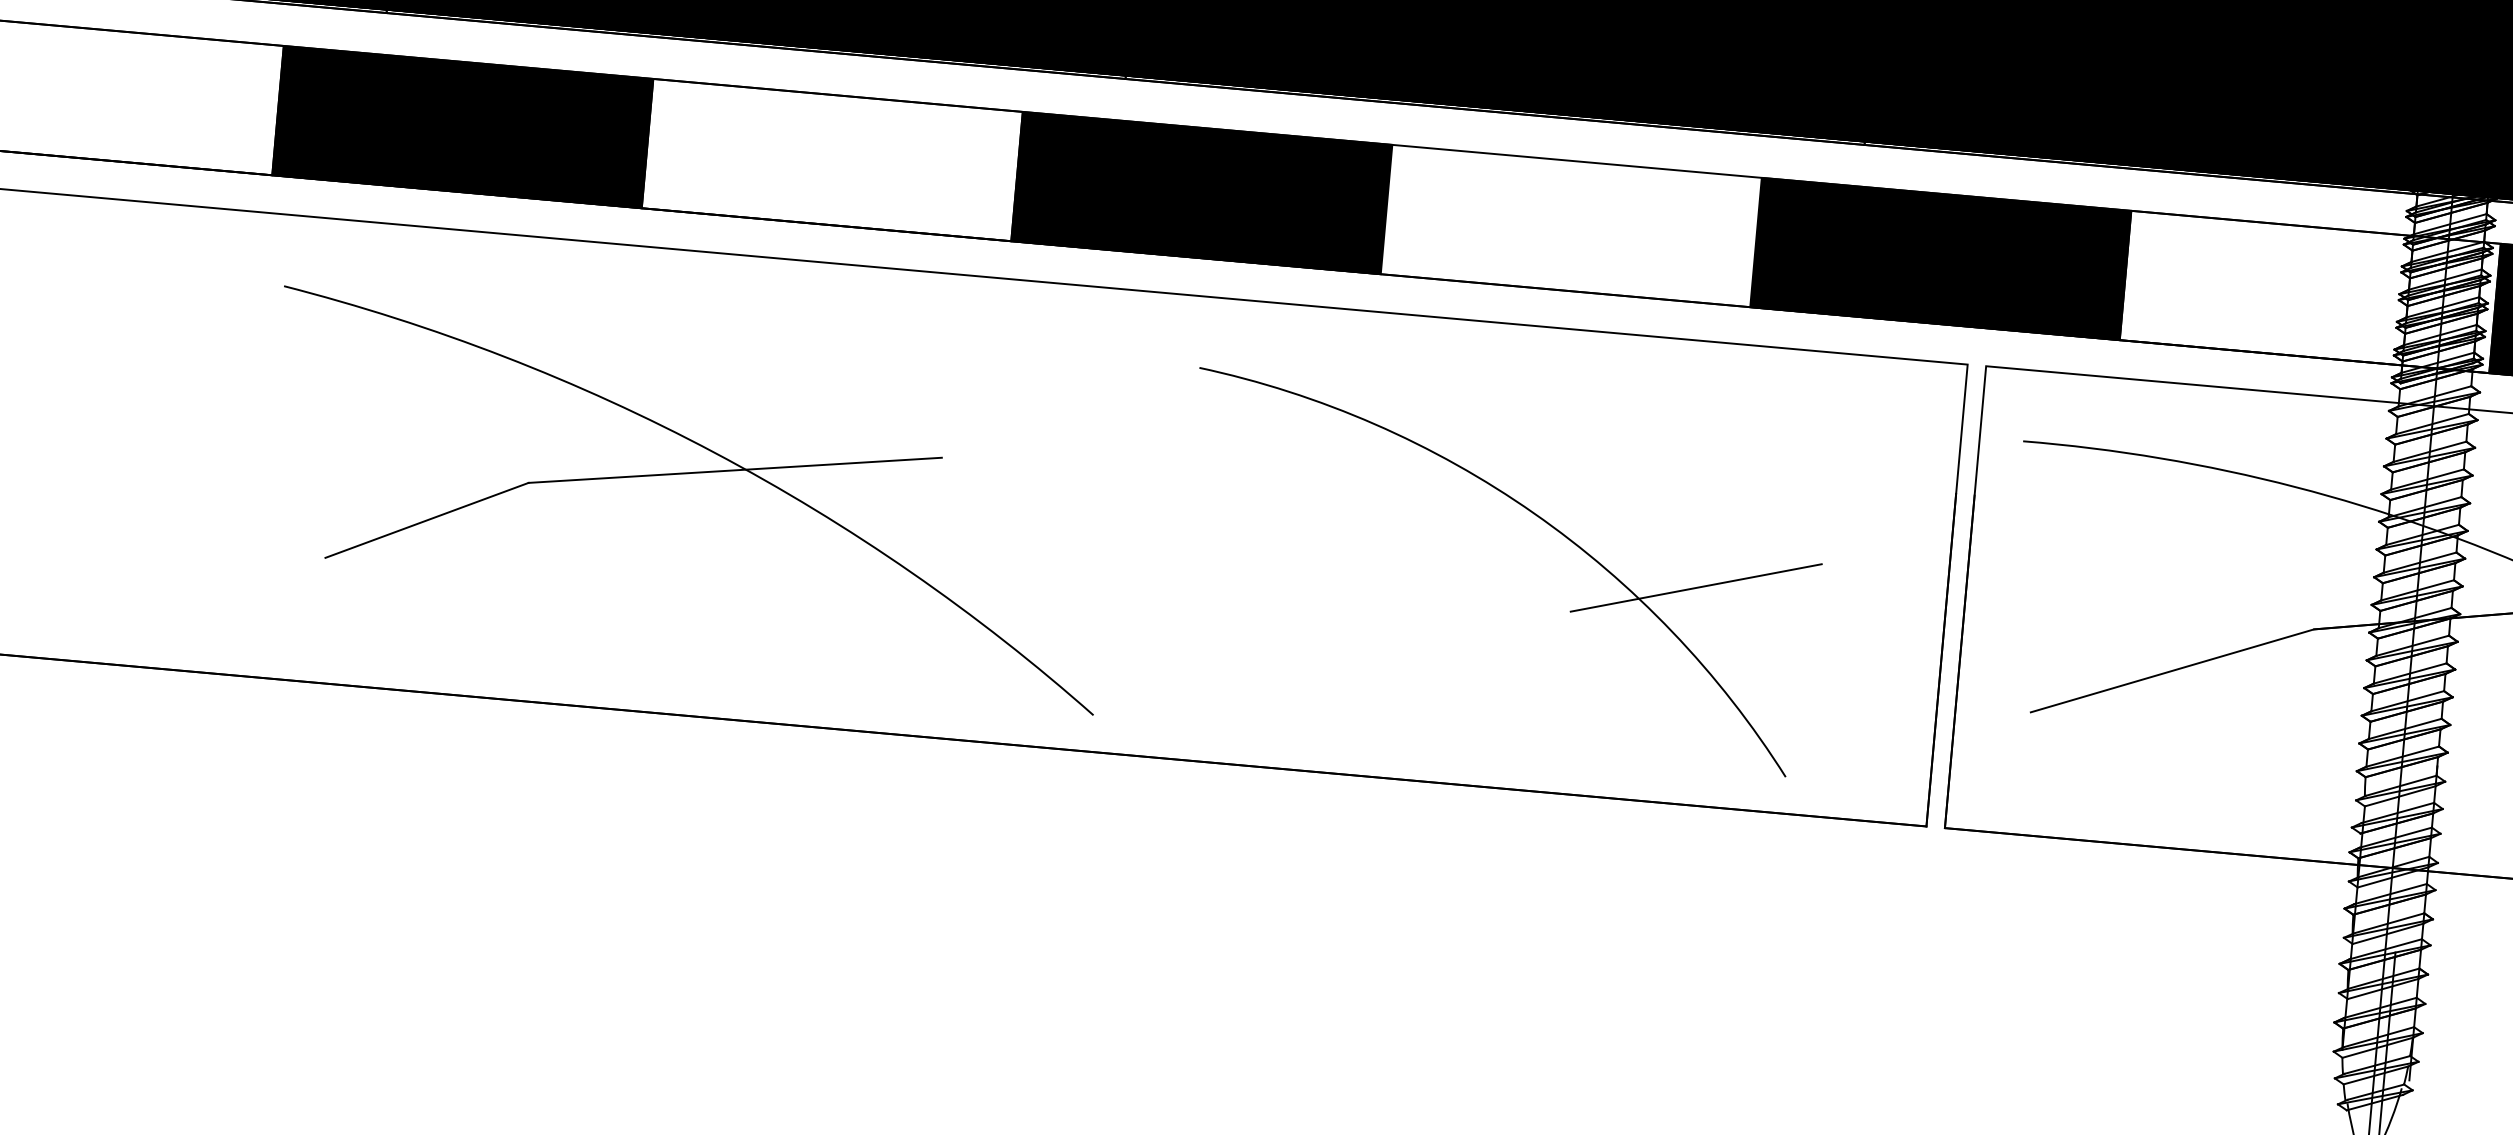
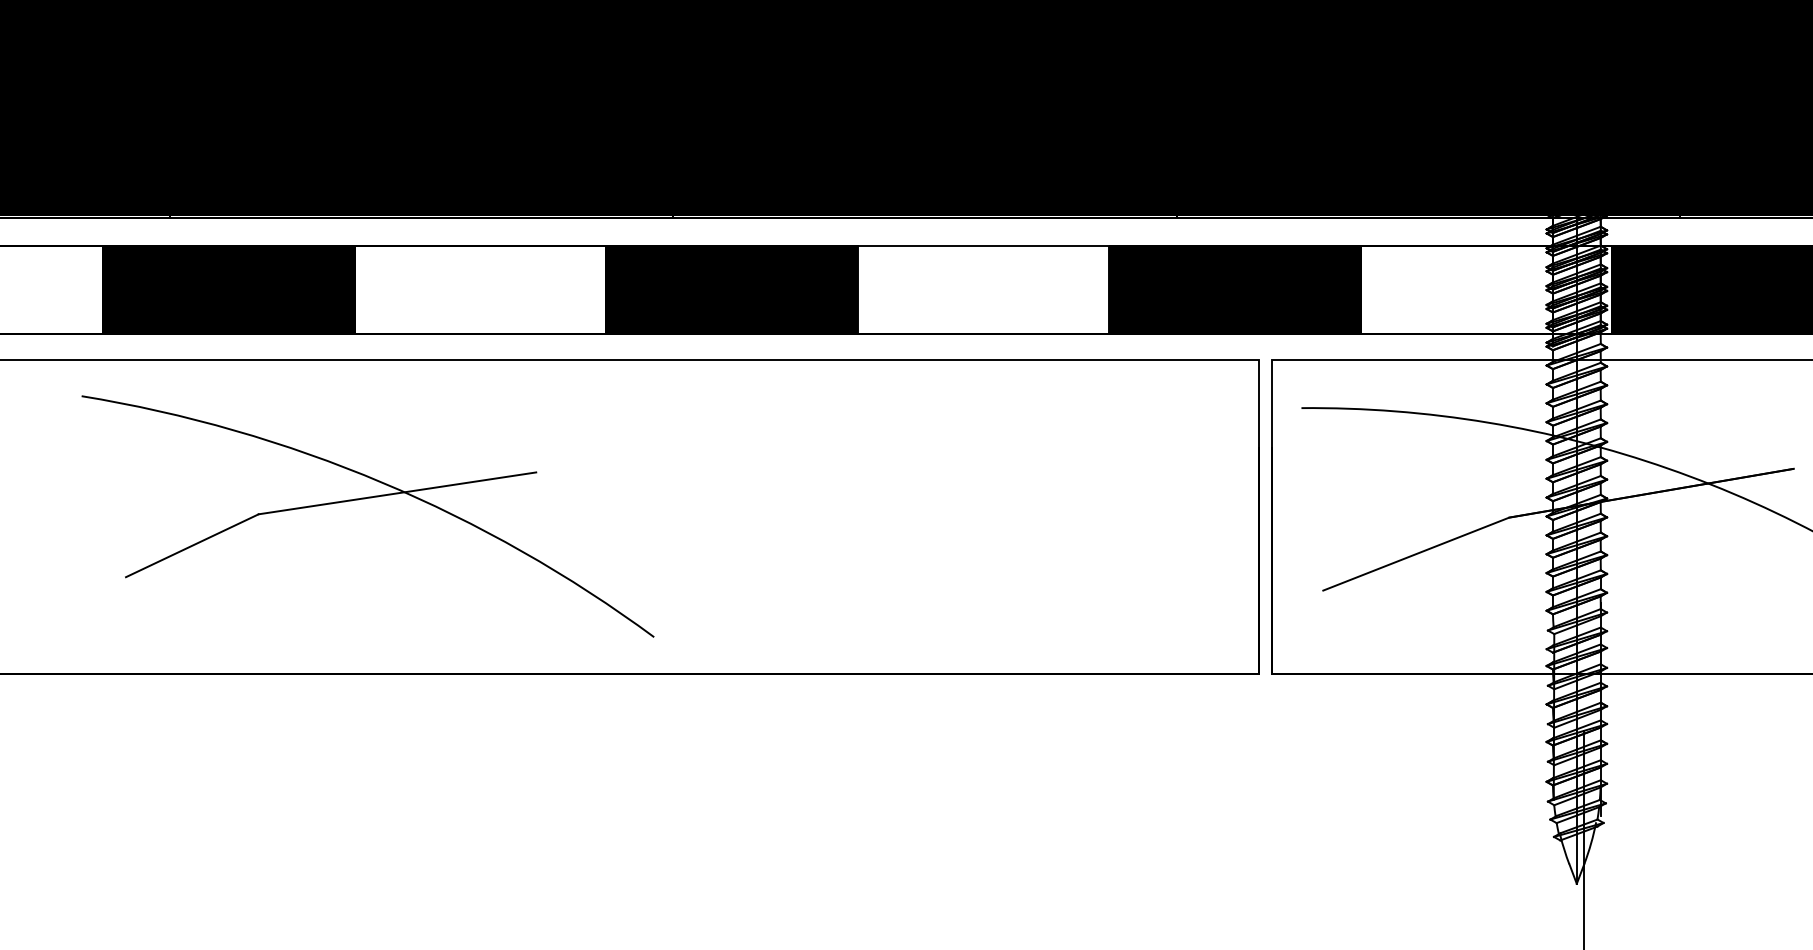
part: (687, 475) -> (365, 499), moved
part: (1538, 518) -> (978, 489), removed

